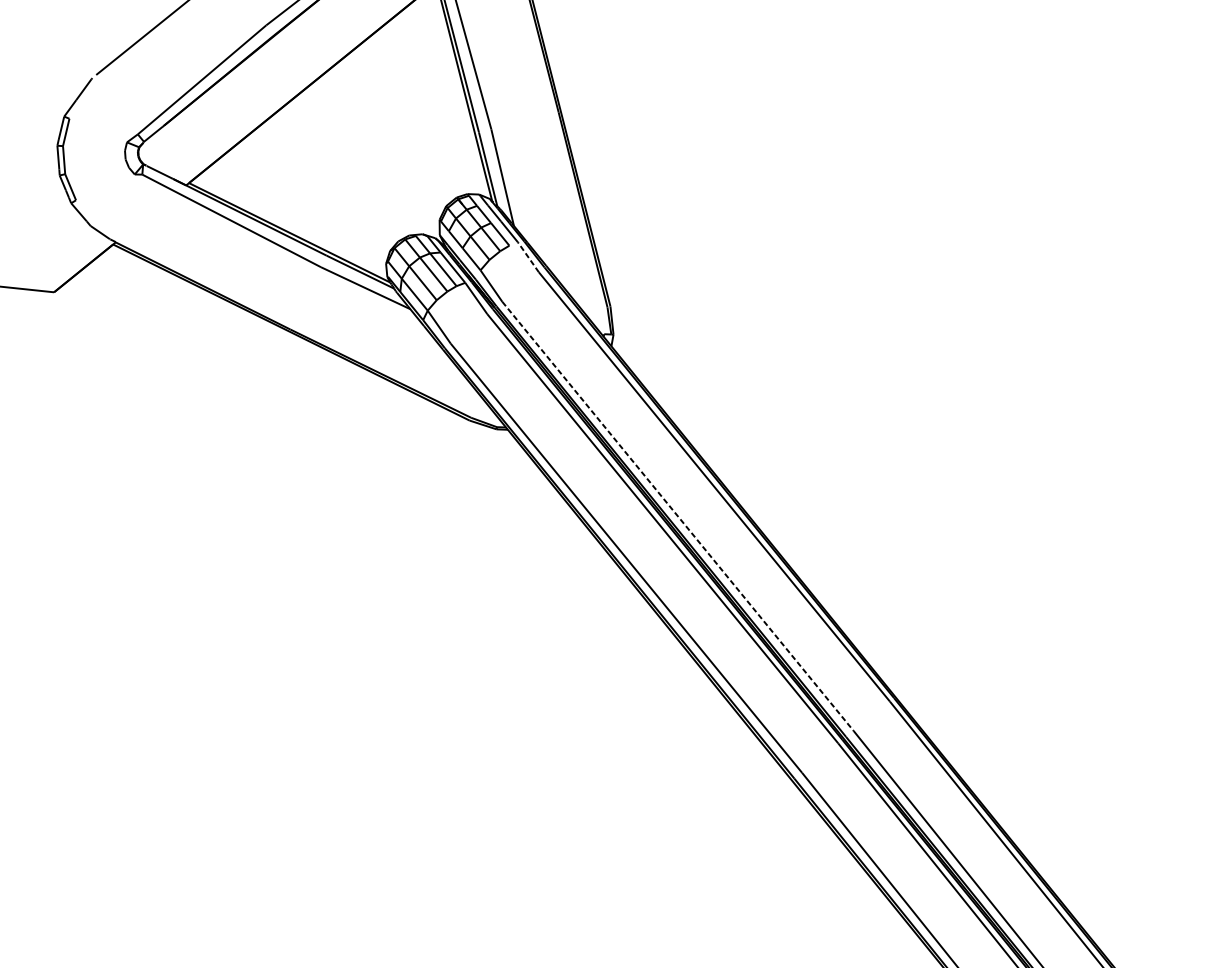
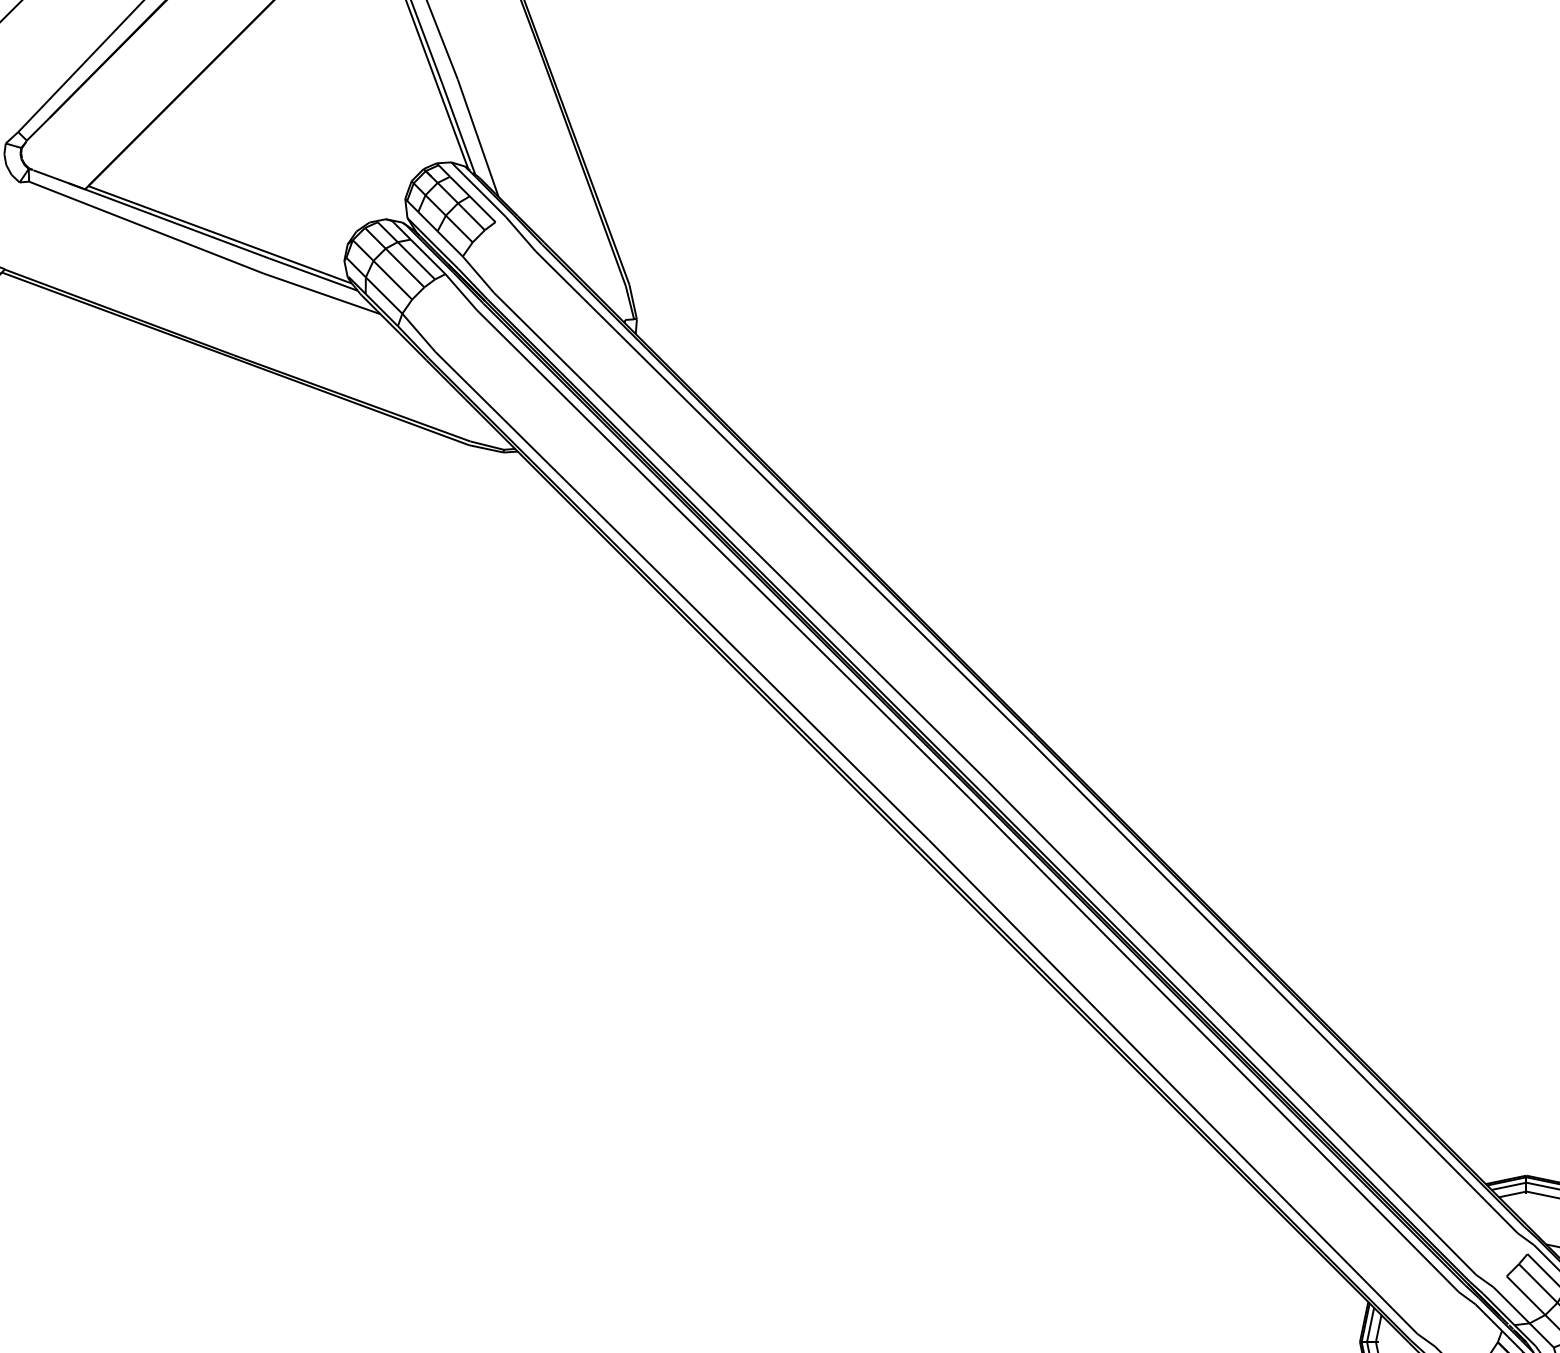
line: (528, 257) -> (520, 234), dashed -> solid
line: (678, 516) -> (741, 537), dashed -> solid

